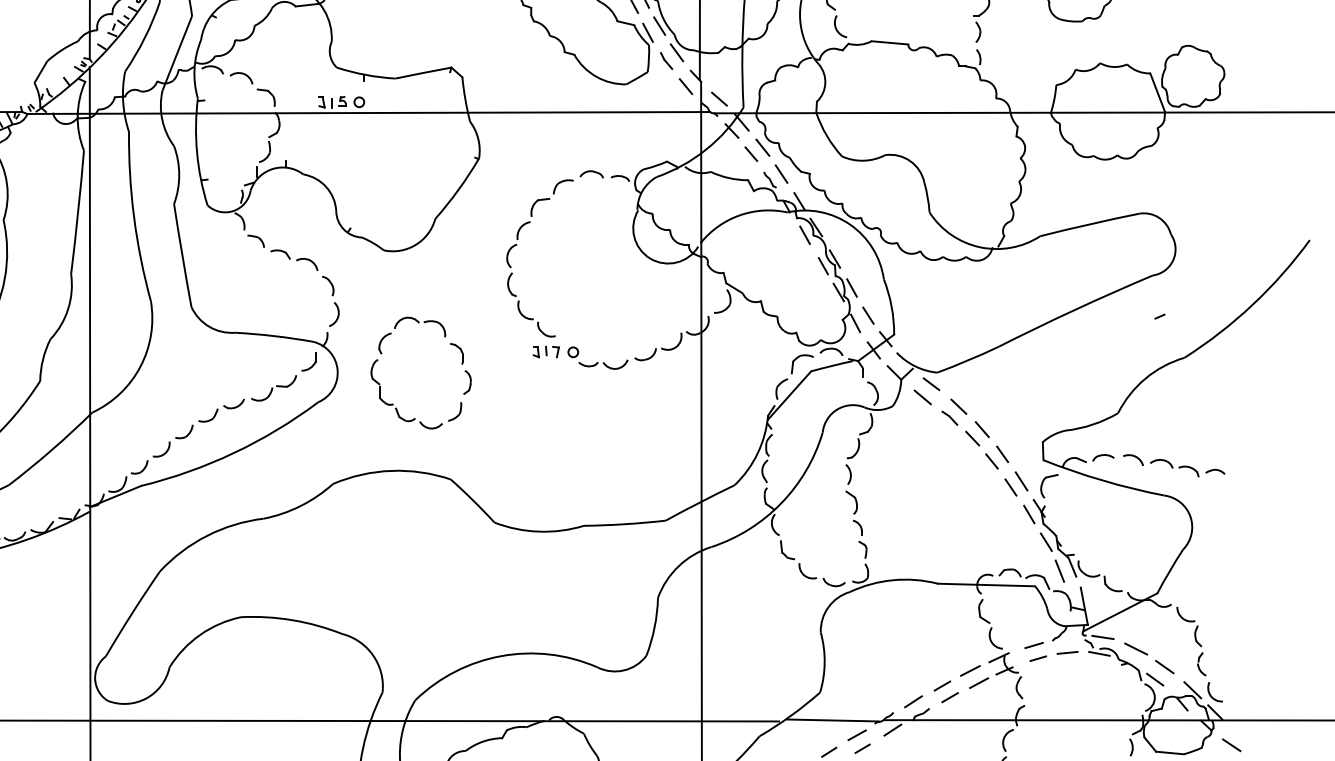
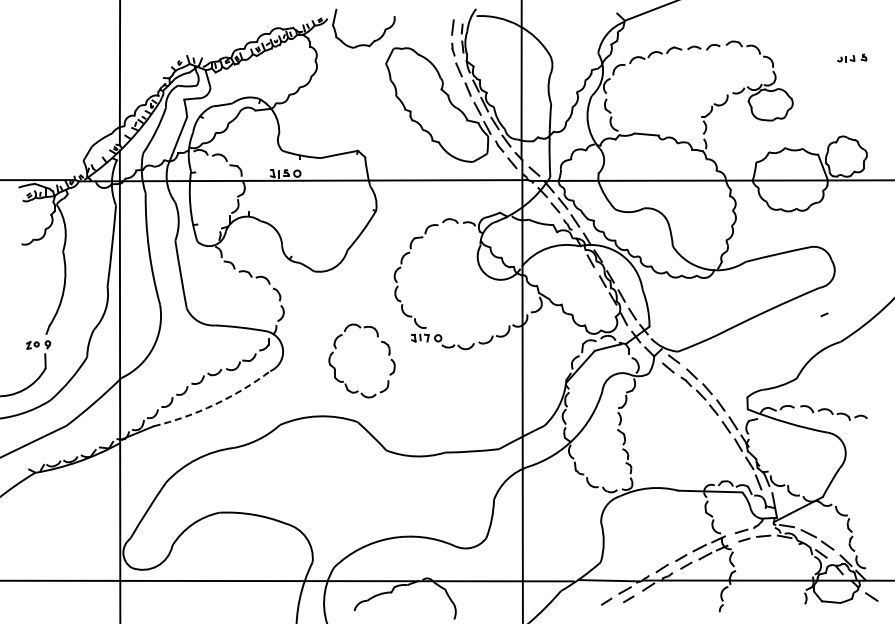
part: (450, 344) -> (381, 342), moved
arc: (233, 452) -> (214, 404), solid -> dashed

